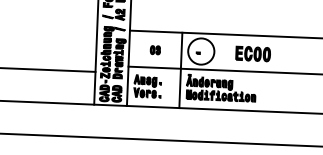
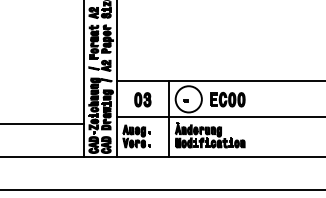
part: (155, 49) -> (142, 99), size x1.67
part: (252, 53) -> (227, 99), moved

